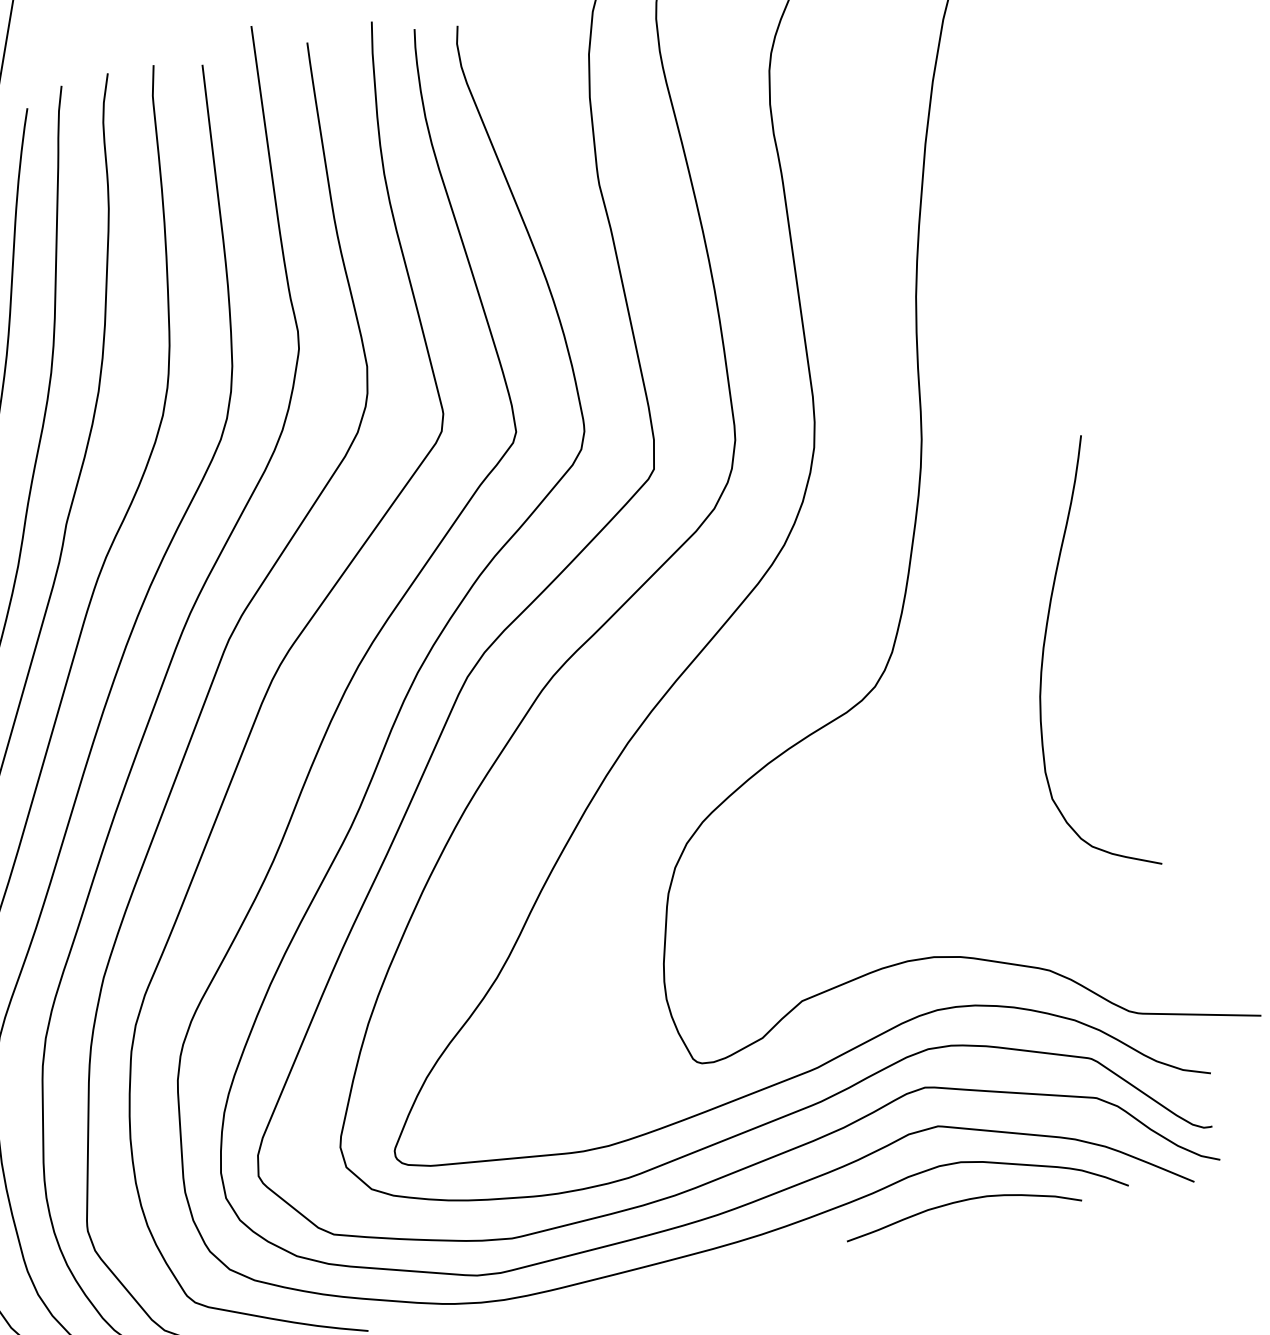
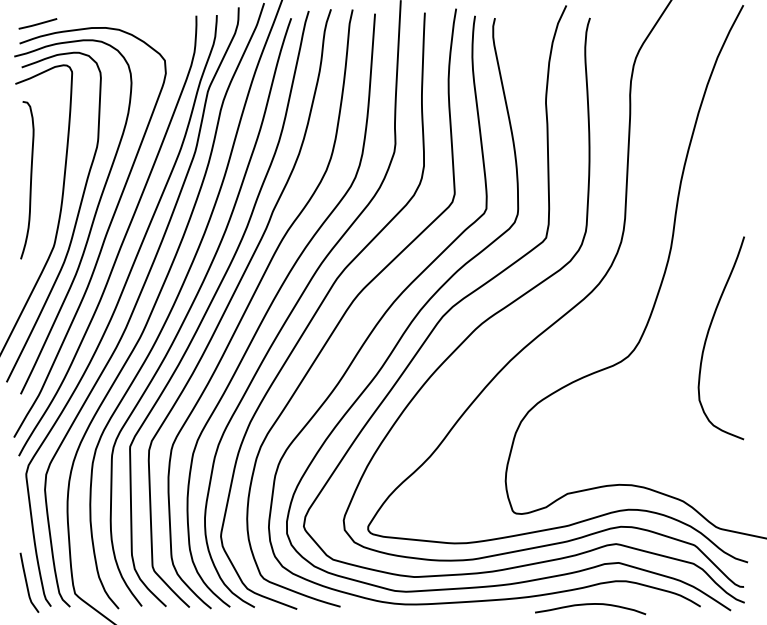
curve: (1045, 658) -> (708, 335), moved
curve: (956, 1204) -> (588, 605), moved

